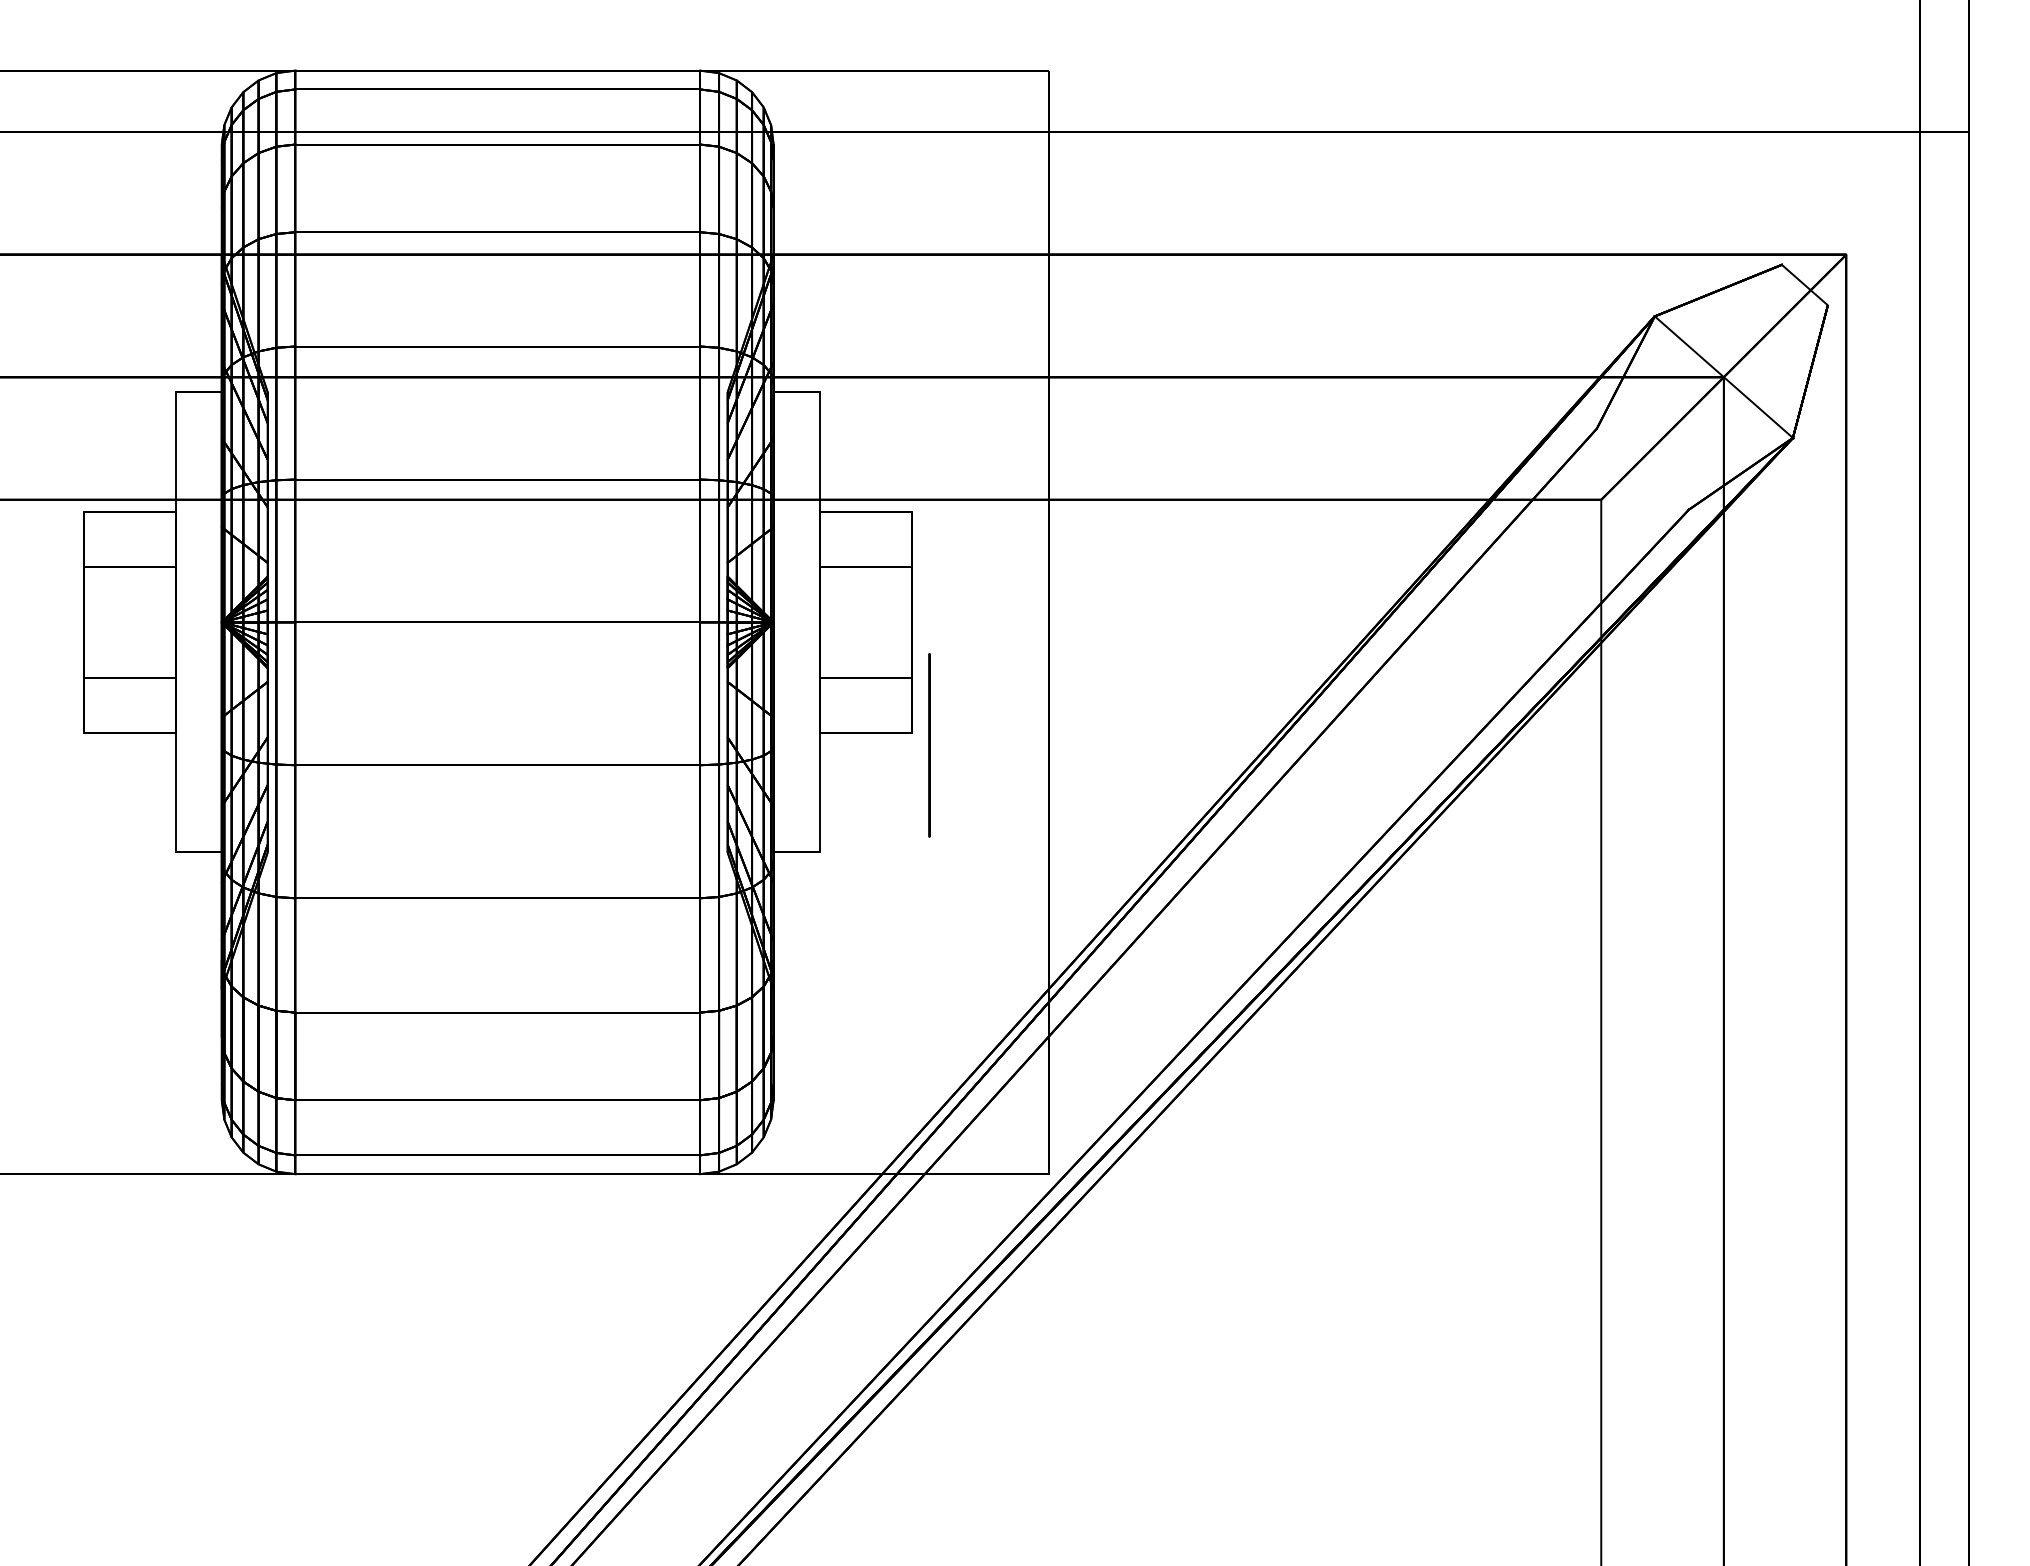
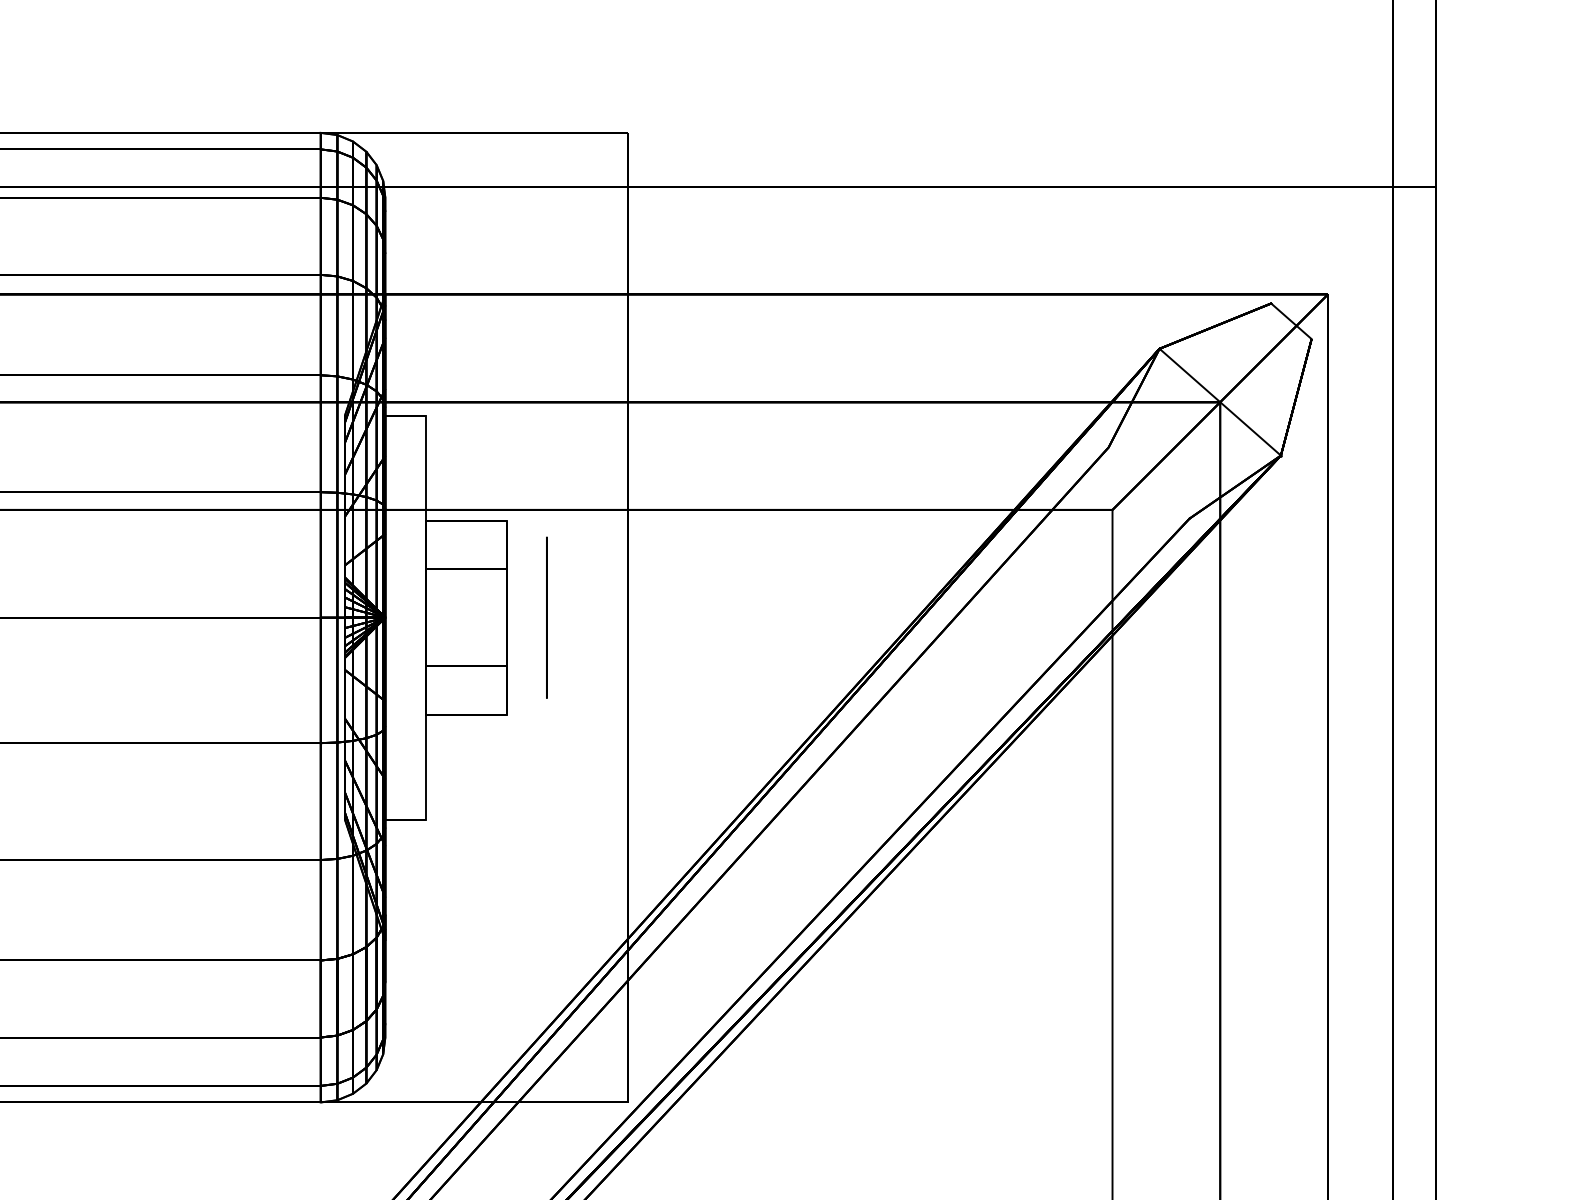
circle: (929, 745) -> (546, 617), moved

